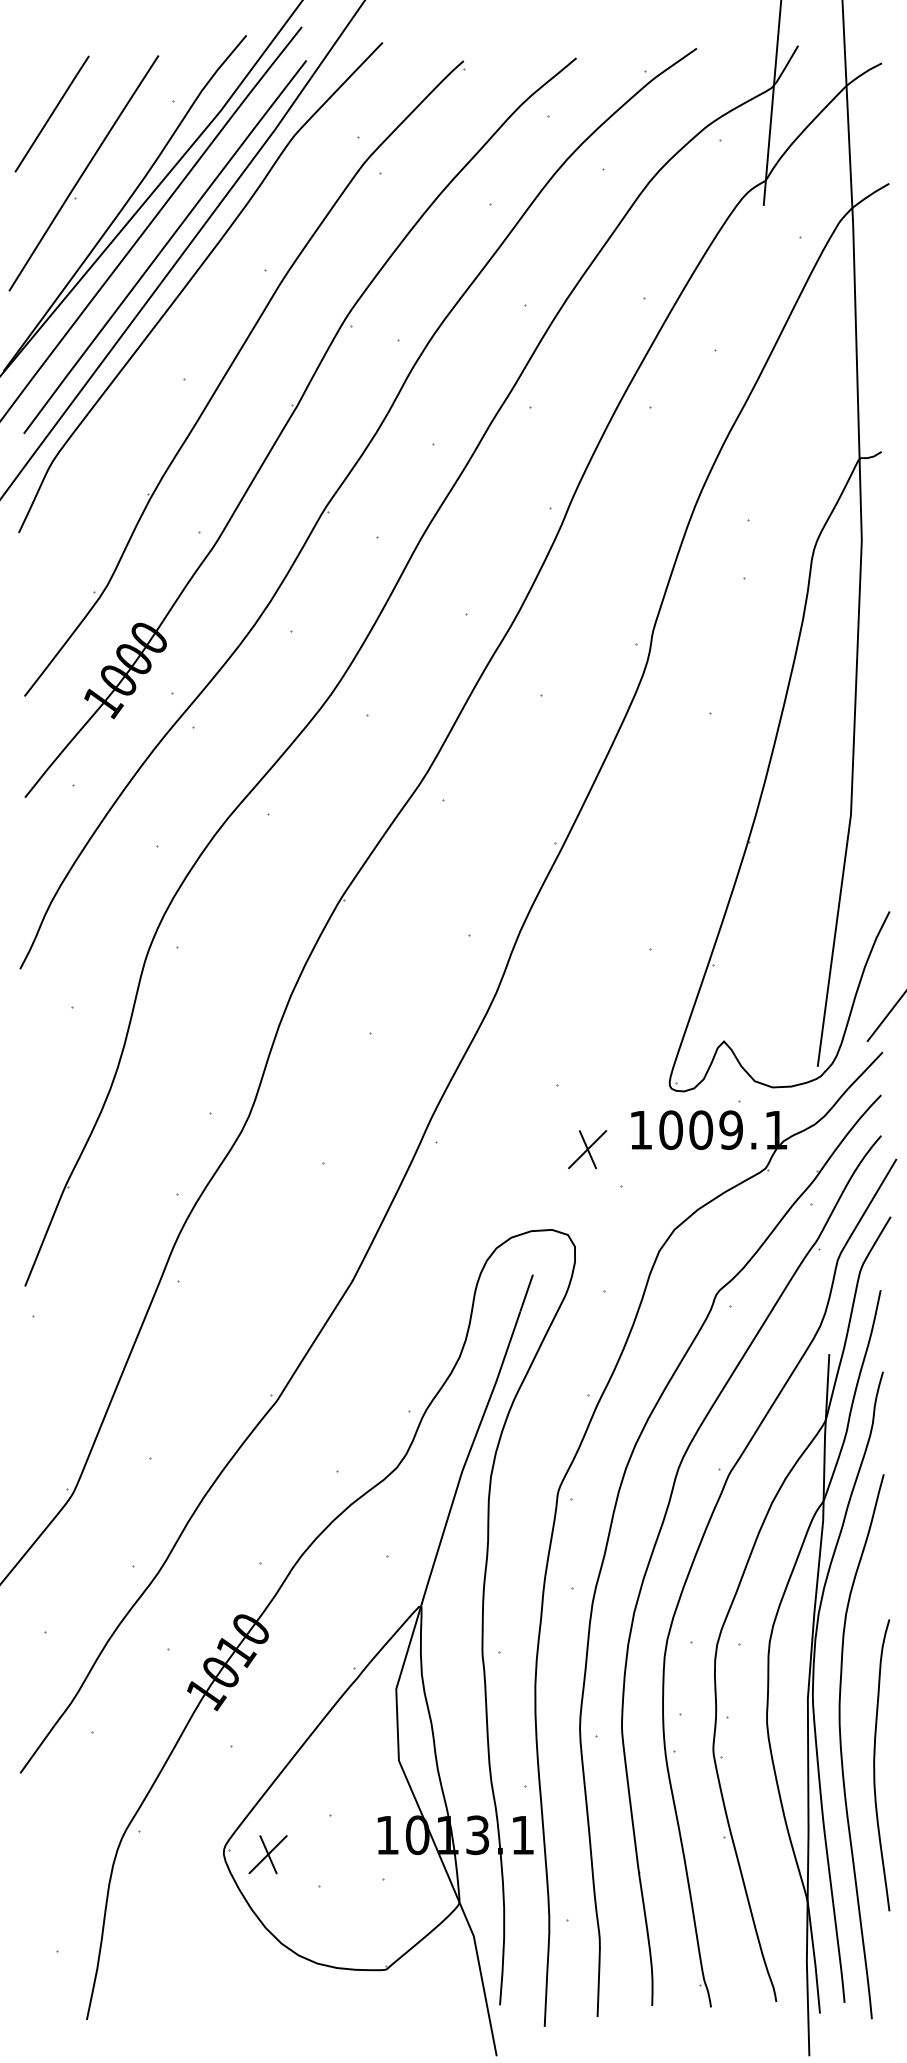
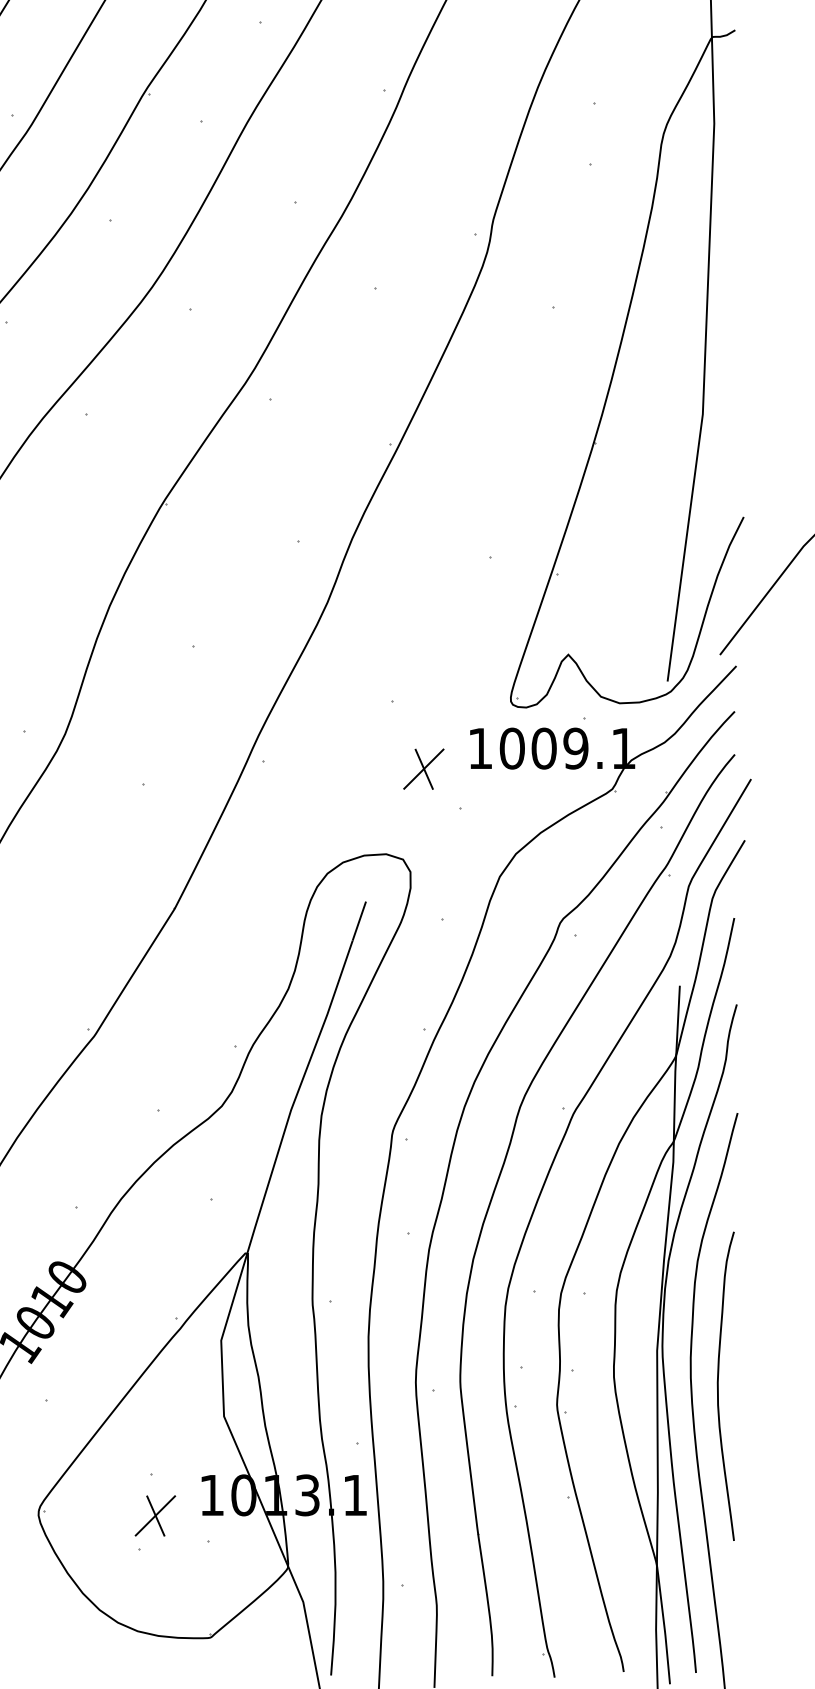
curve: (875, 1765) -> (719, 1386), moved
part: (267, 1854) -> (154, 1515), moved

